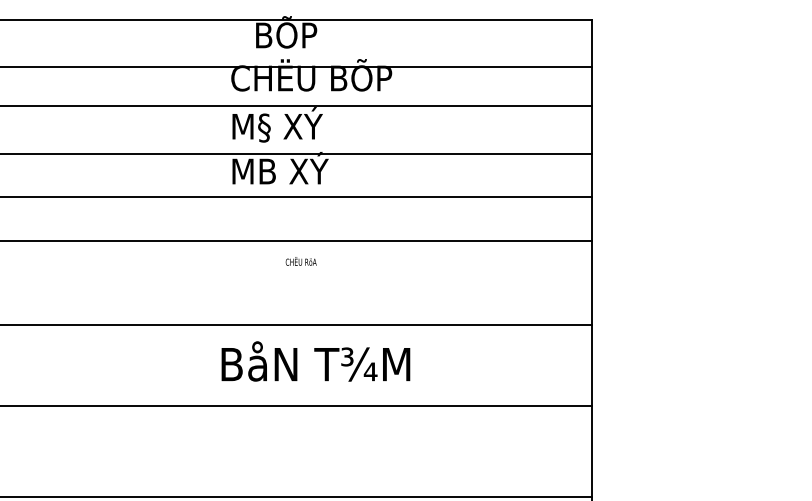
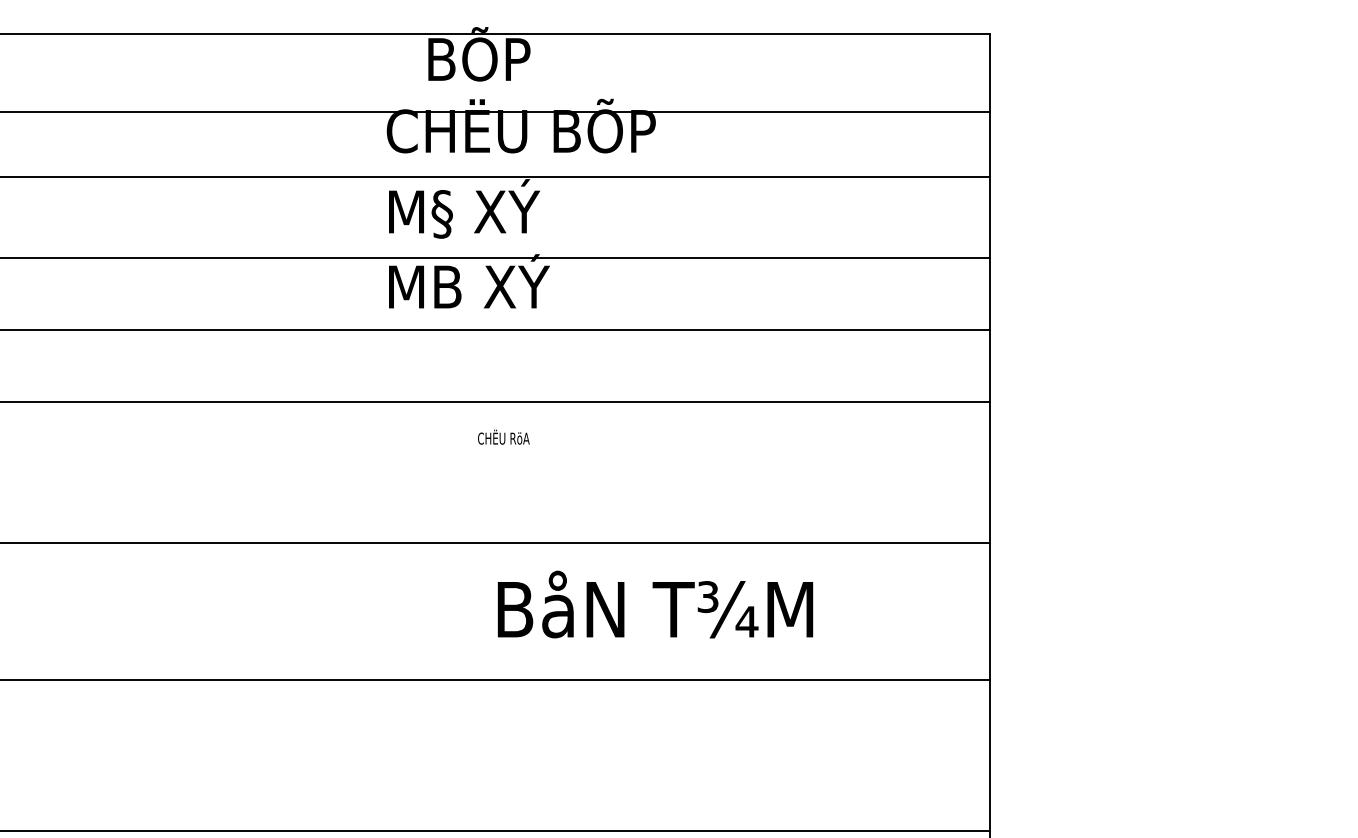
text: (315, 361) -> (654, 604), moved

